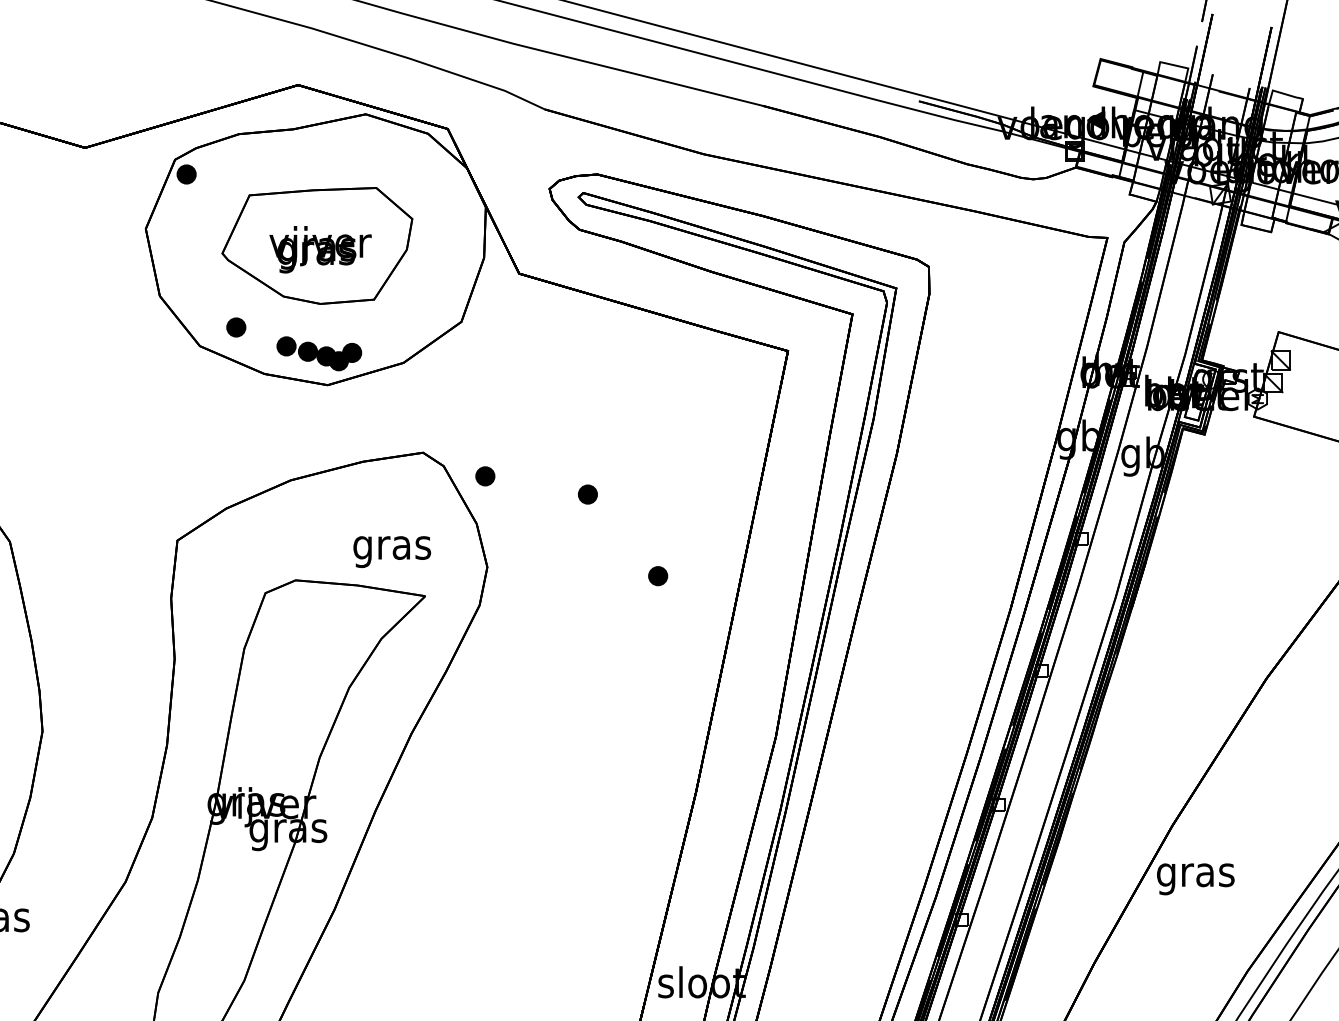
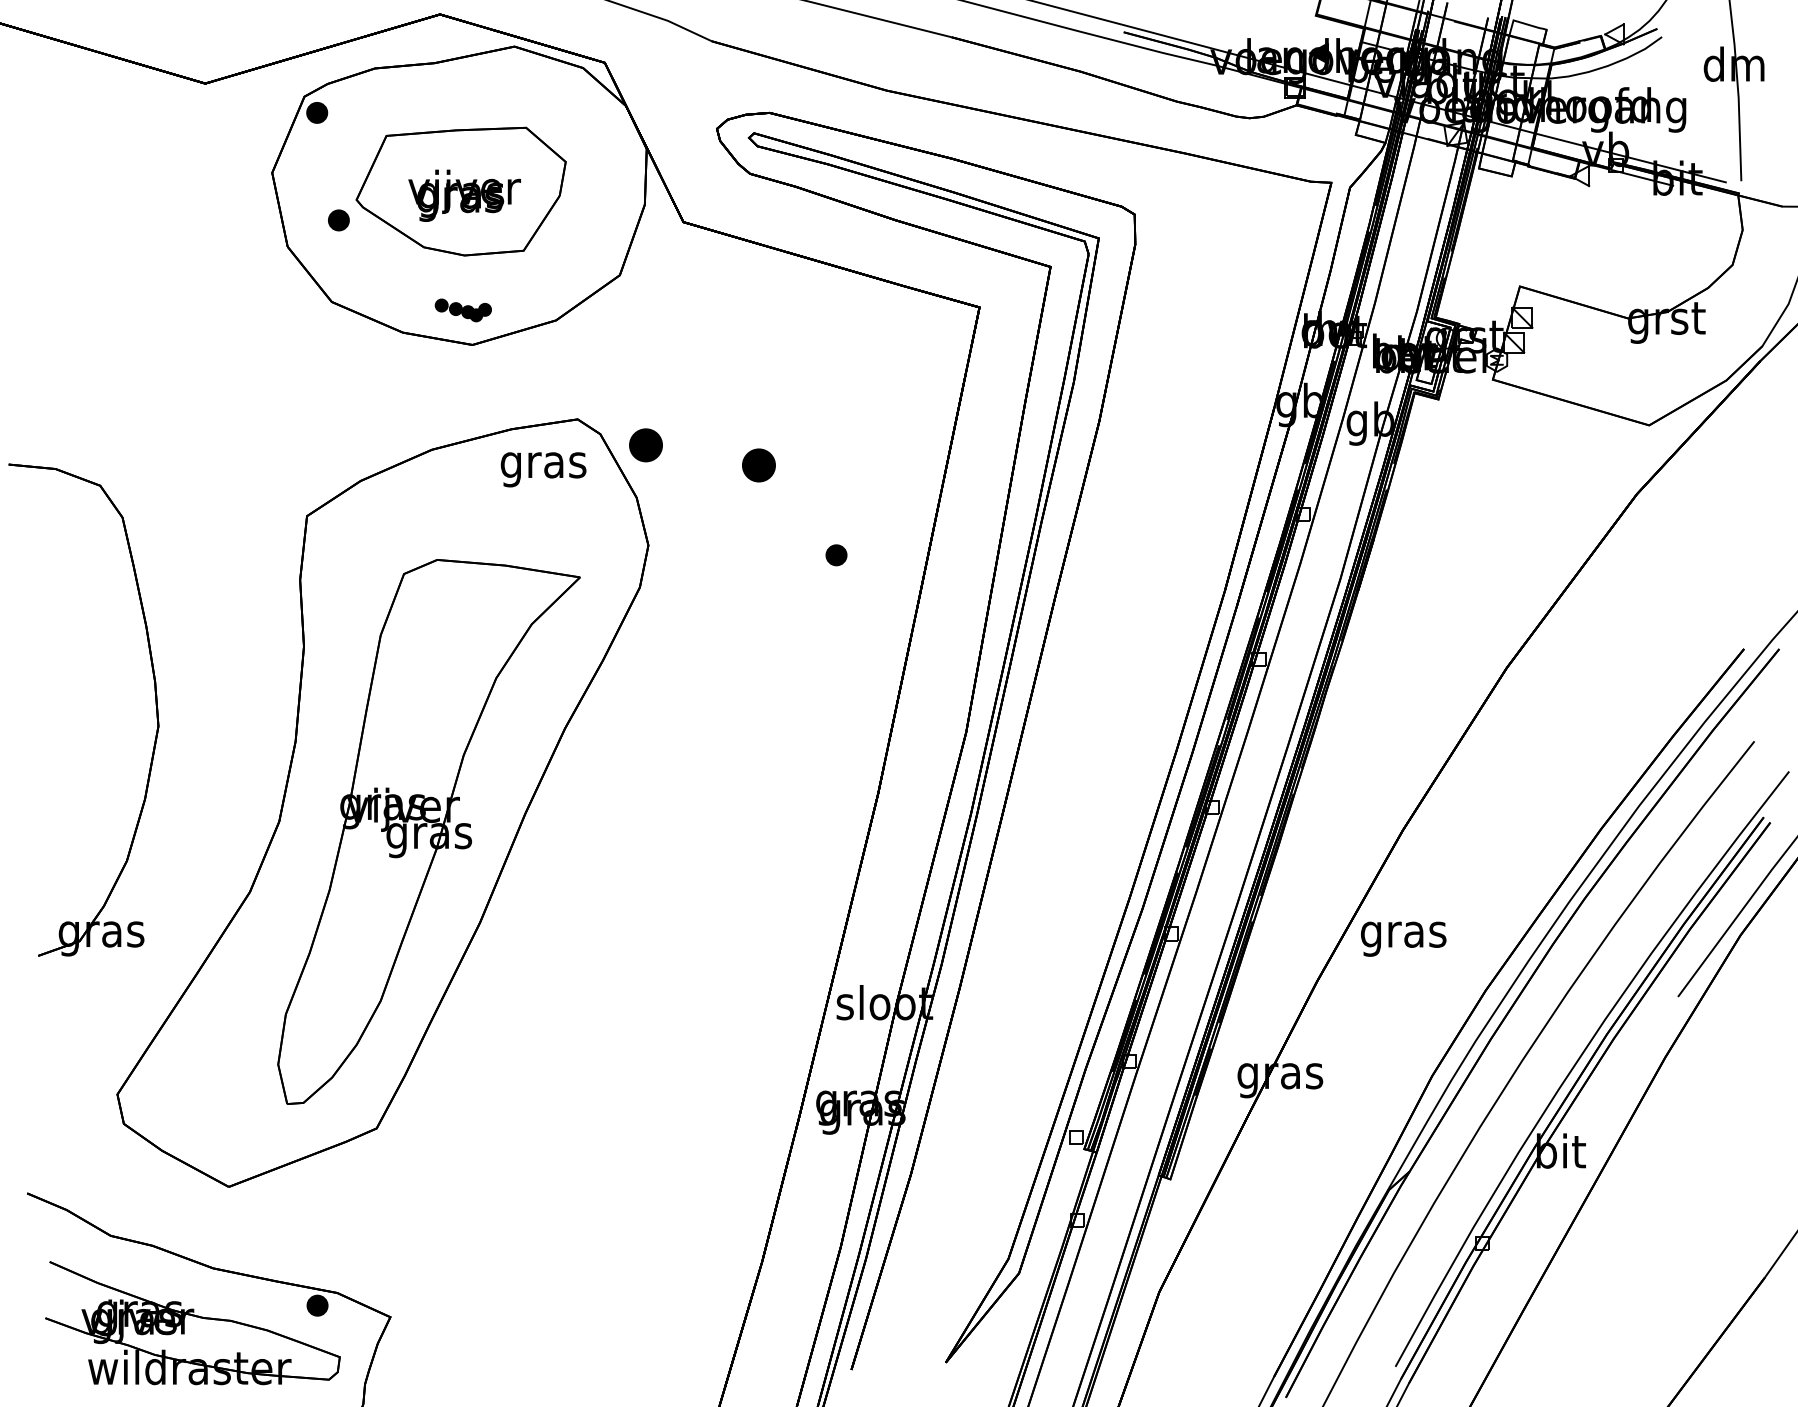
part: (235, 327) -> (338, 220), moved
part: (319, 353) -> (463, 310), size x0.6
part: (485, 476) -> (646, 445), size x1.6
part: (588, 494) -> (759, 465), size x1.6
text: (392, 551) -> (543, 469), moved
text: (1195, 878) -> (1403, 938), moved

